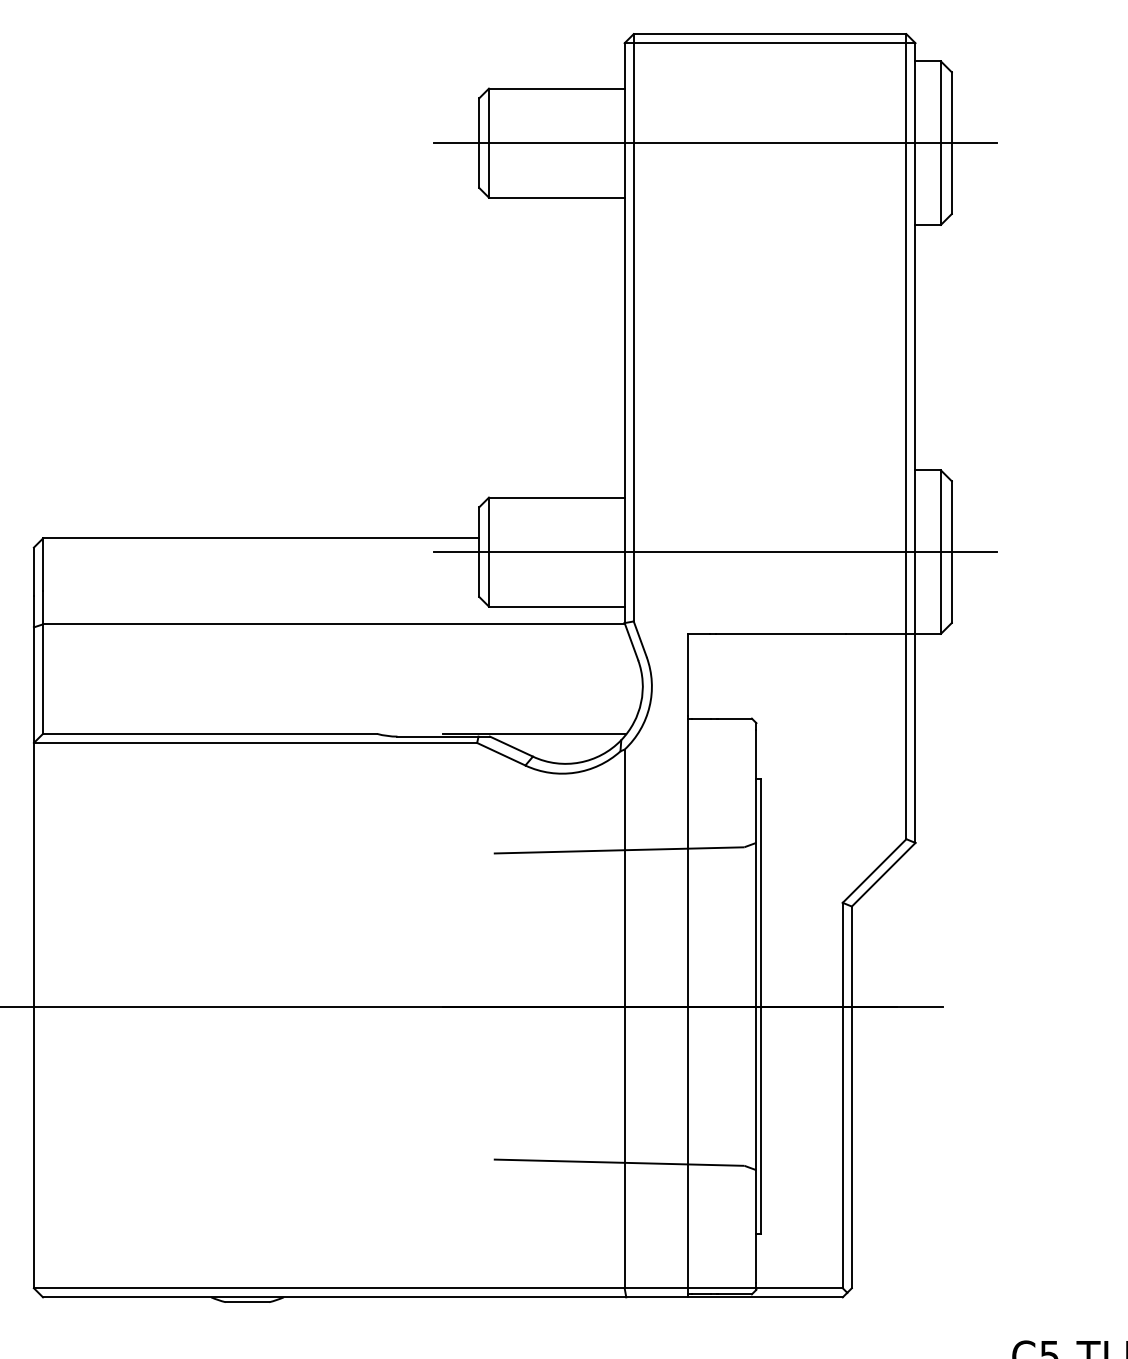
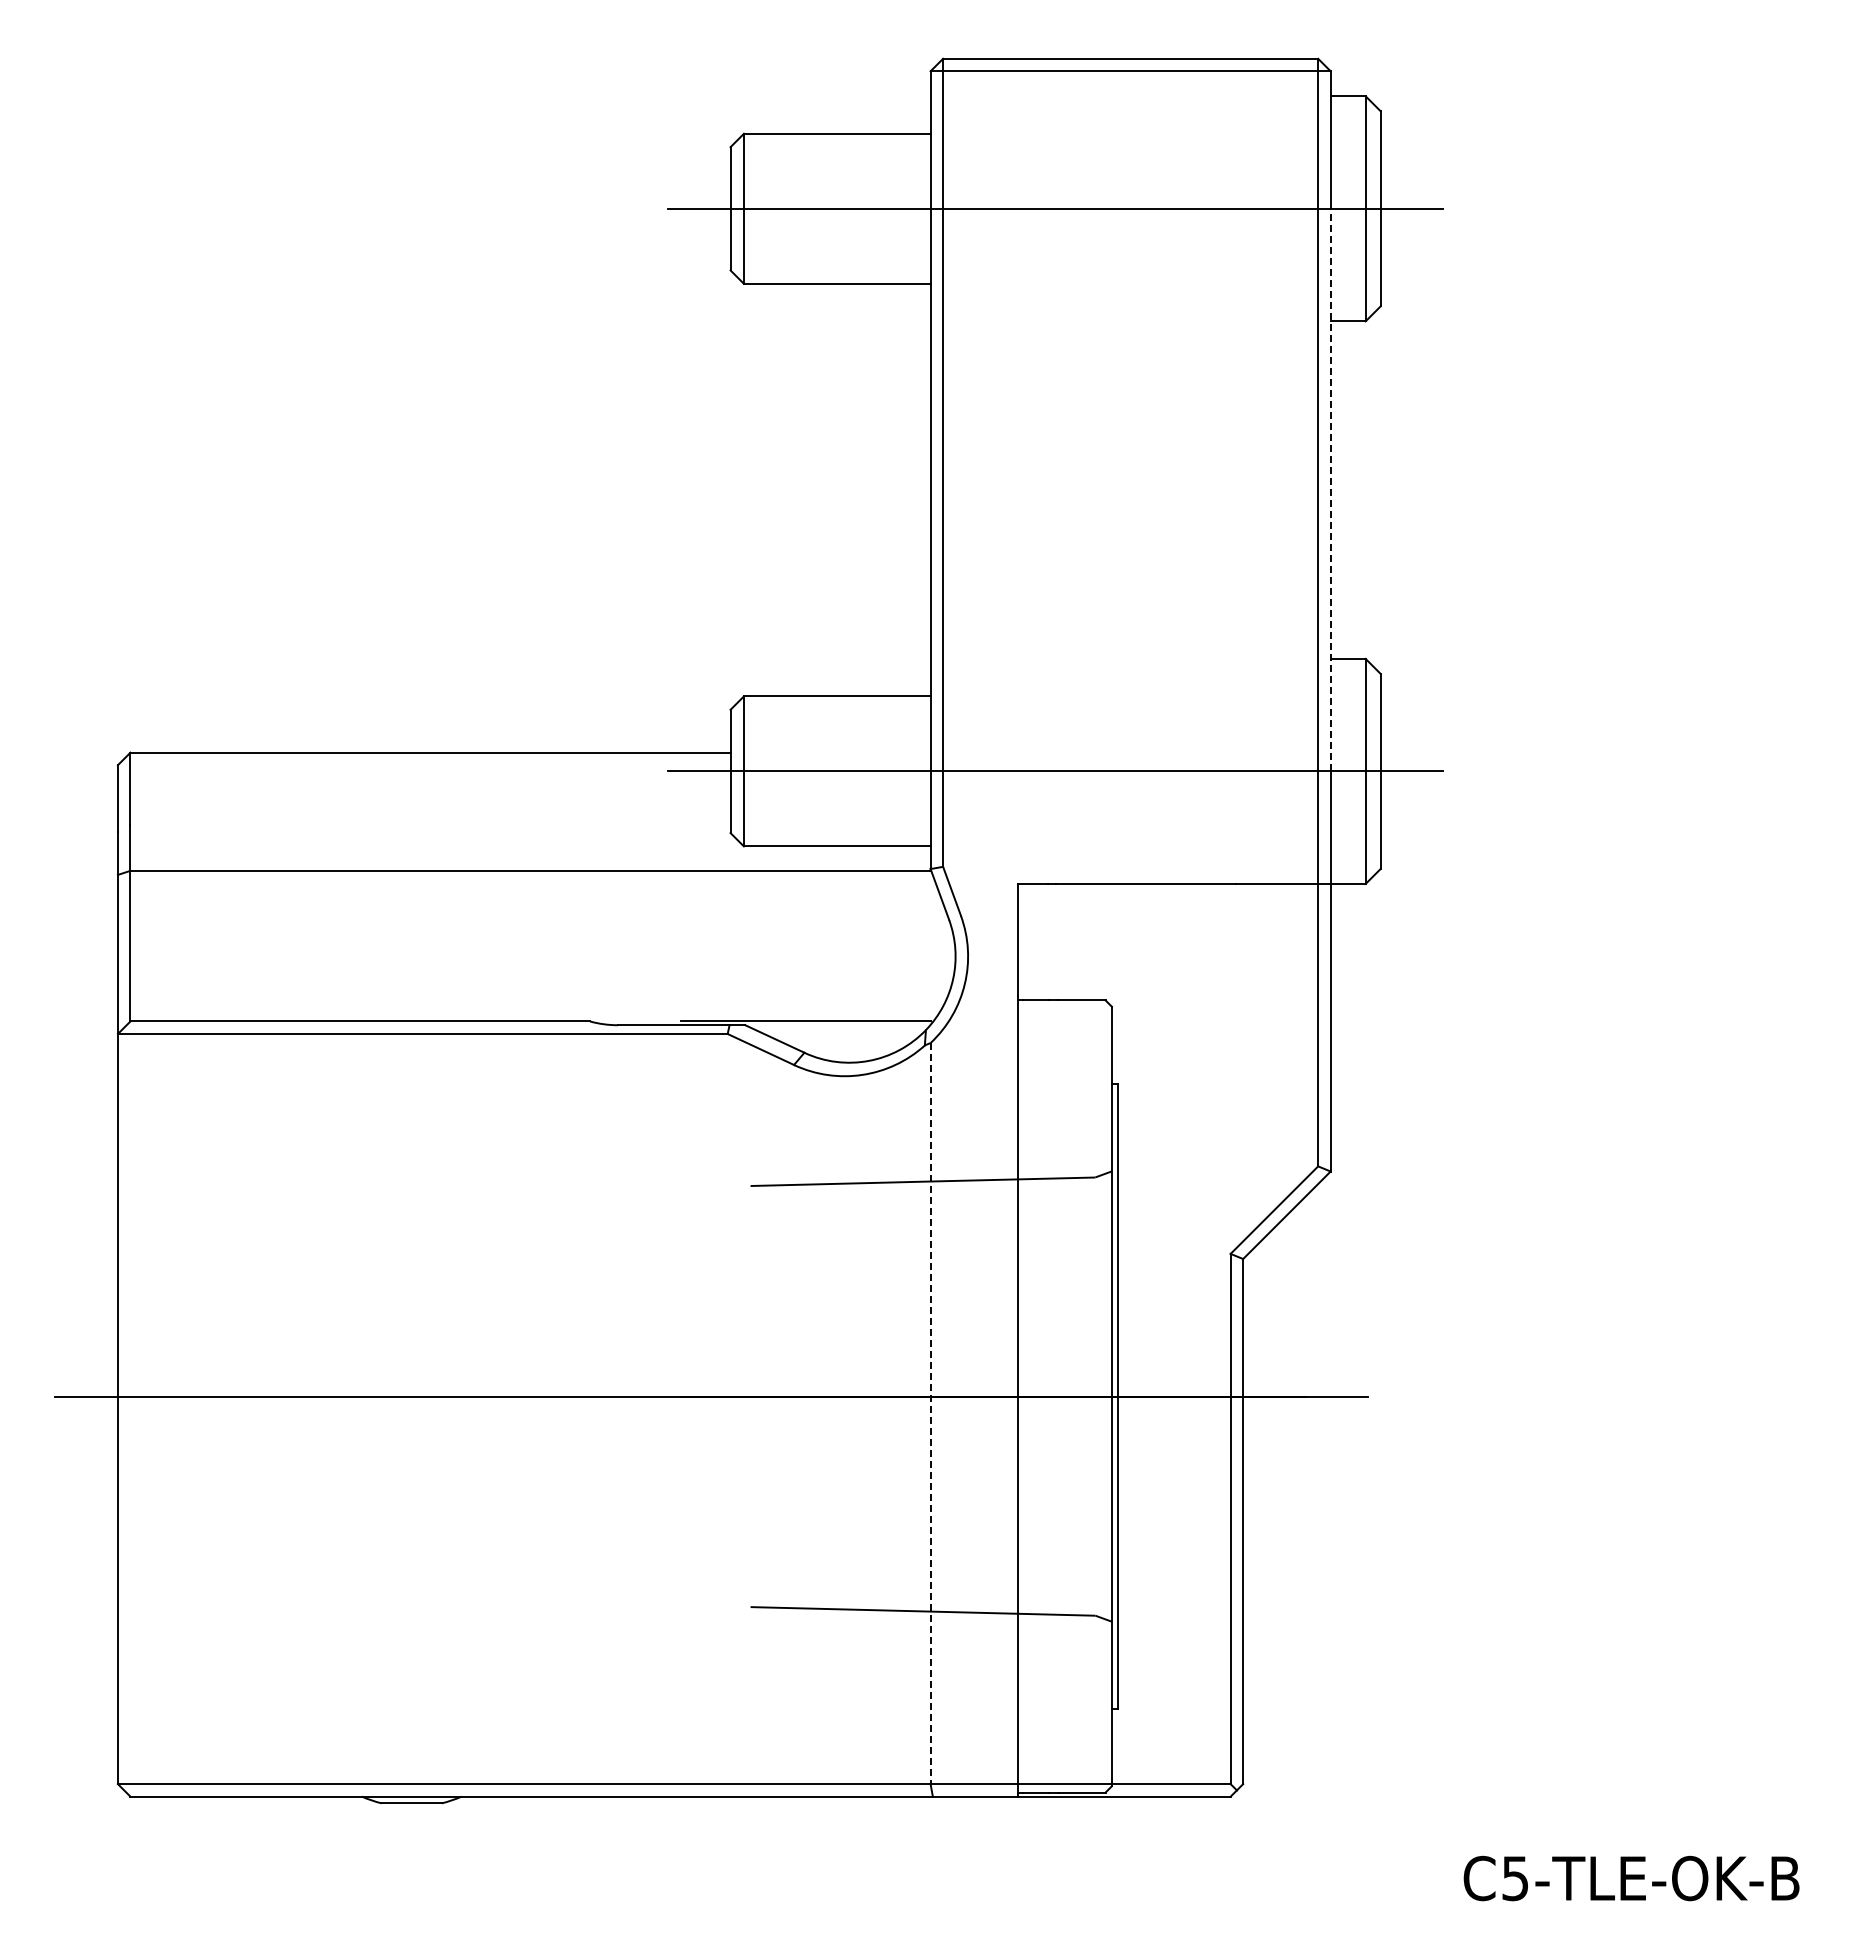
line: (915, 347) -> (1330, 489), solid -> dashed
line: (624, 1018) -> (930, 1413), solid -> dashed

